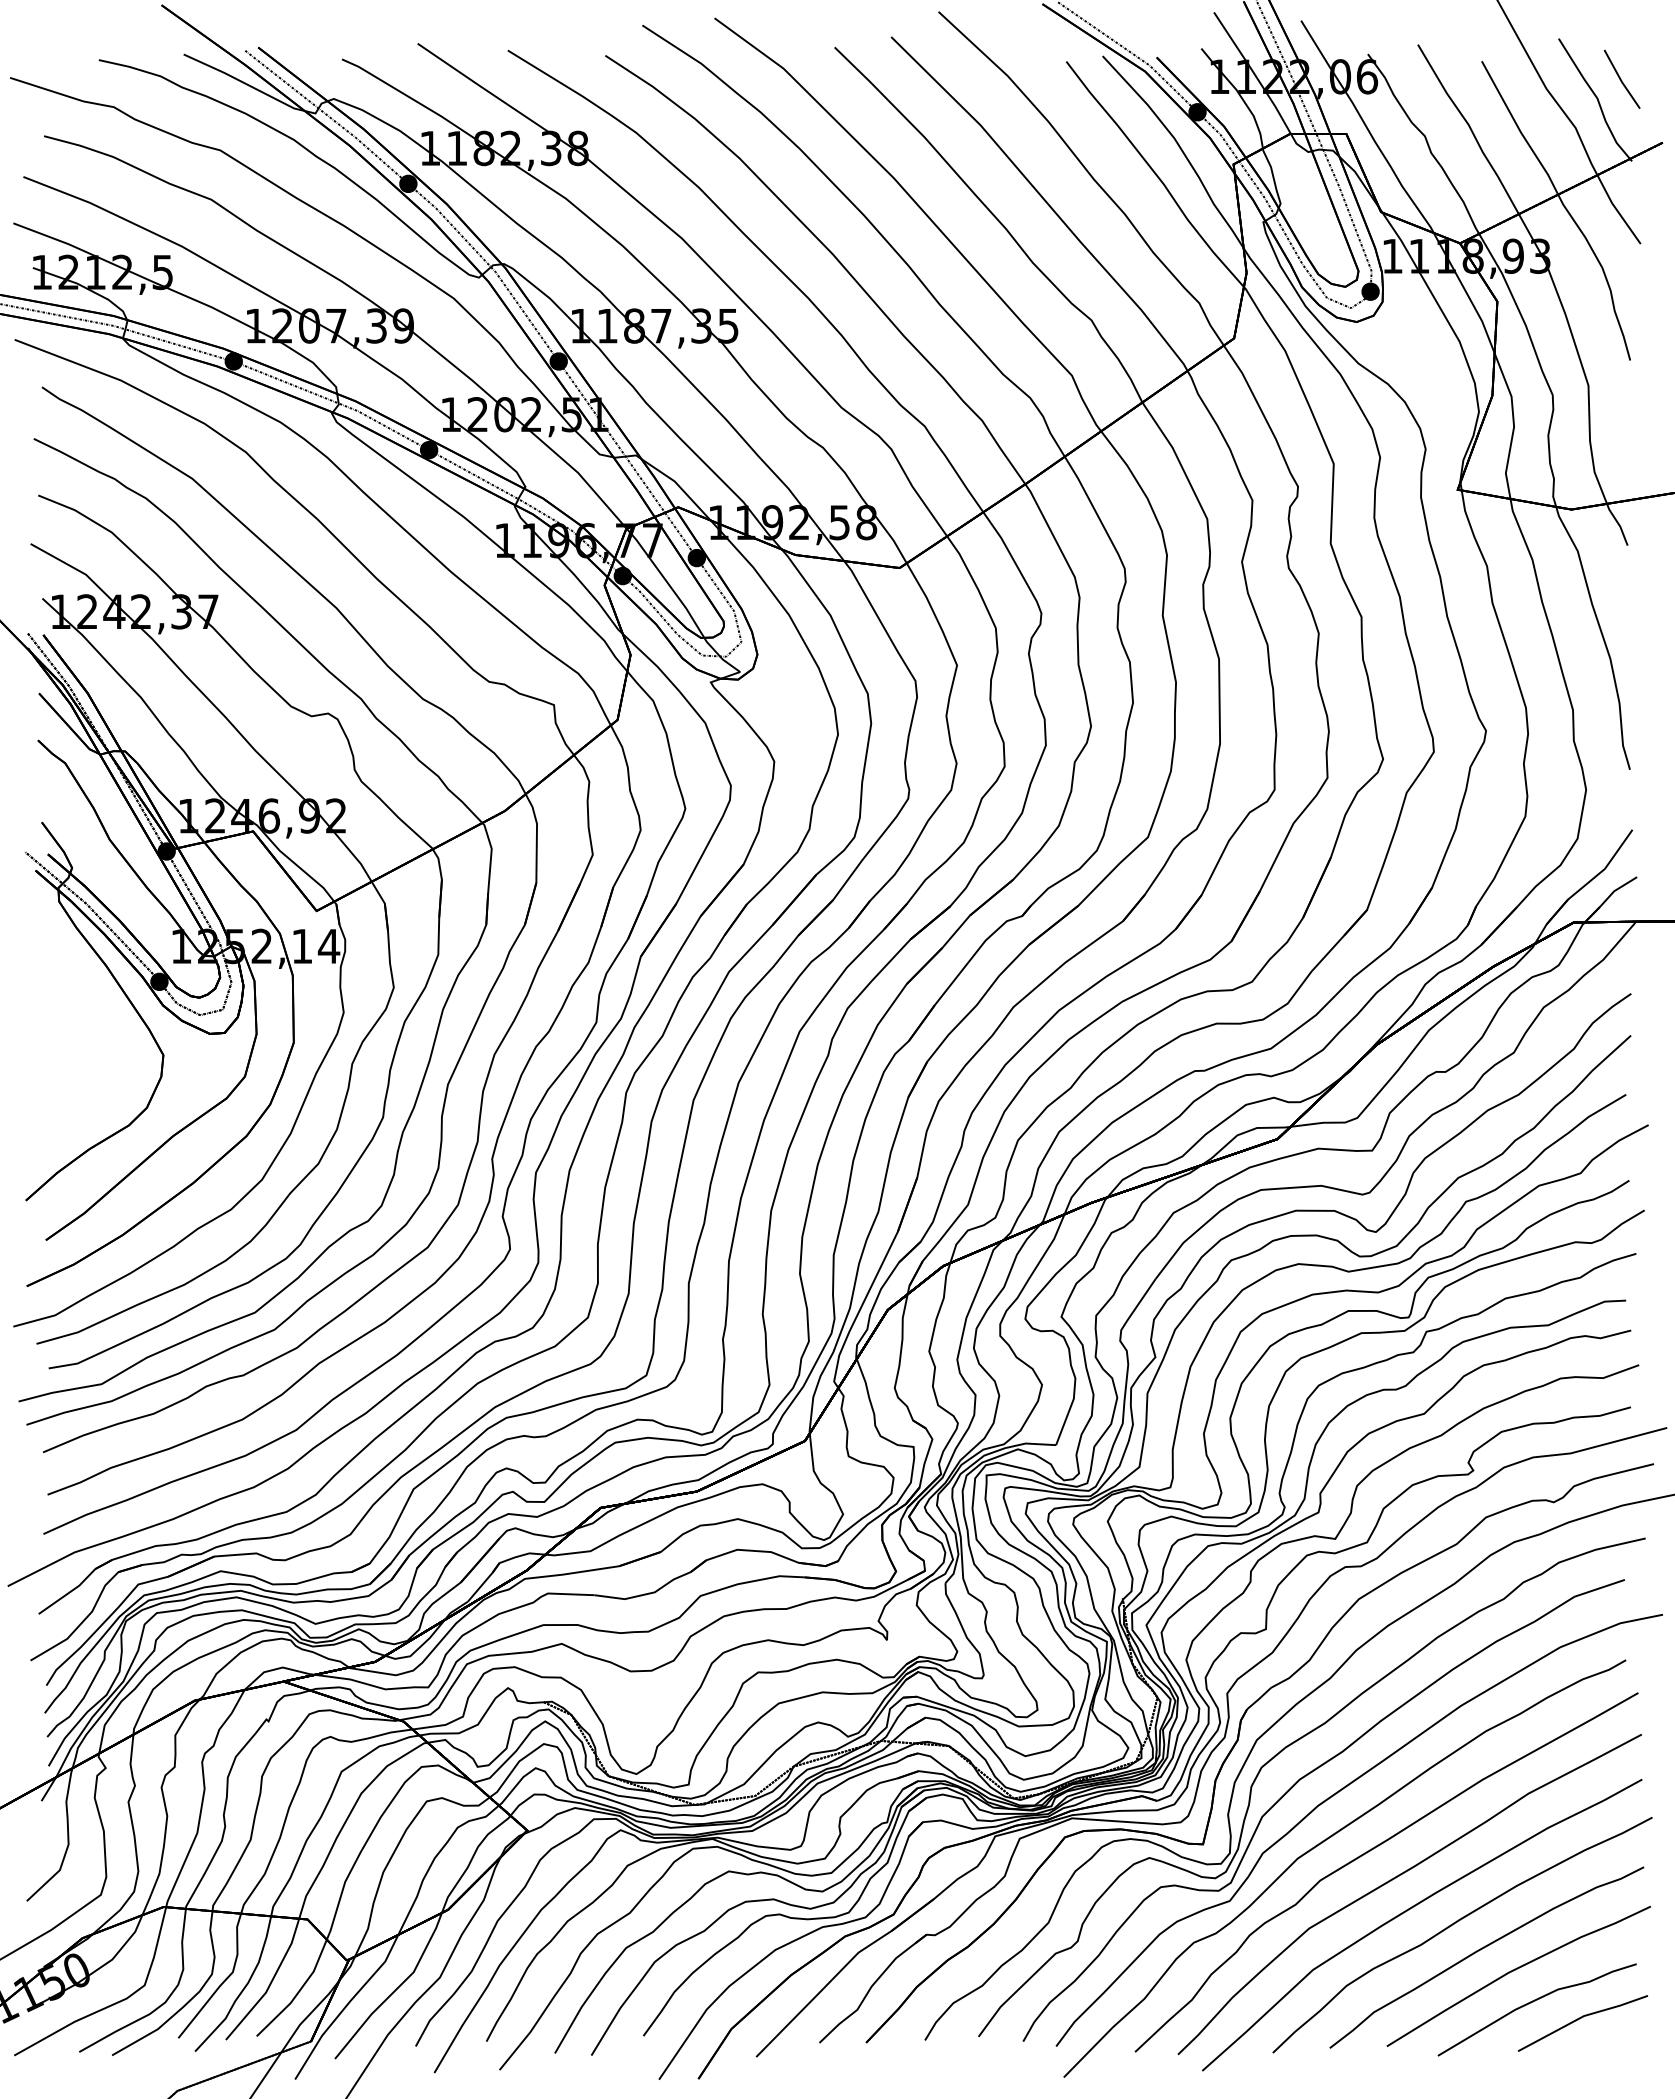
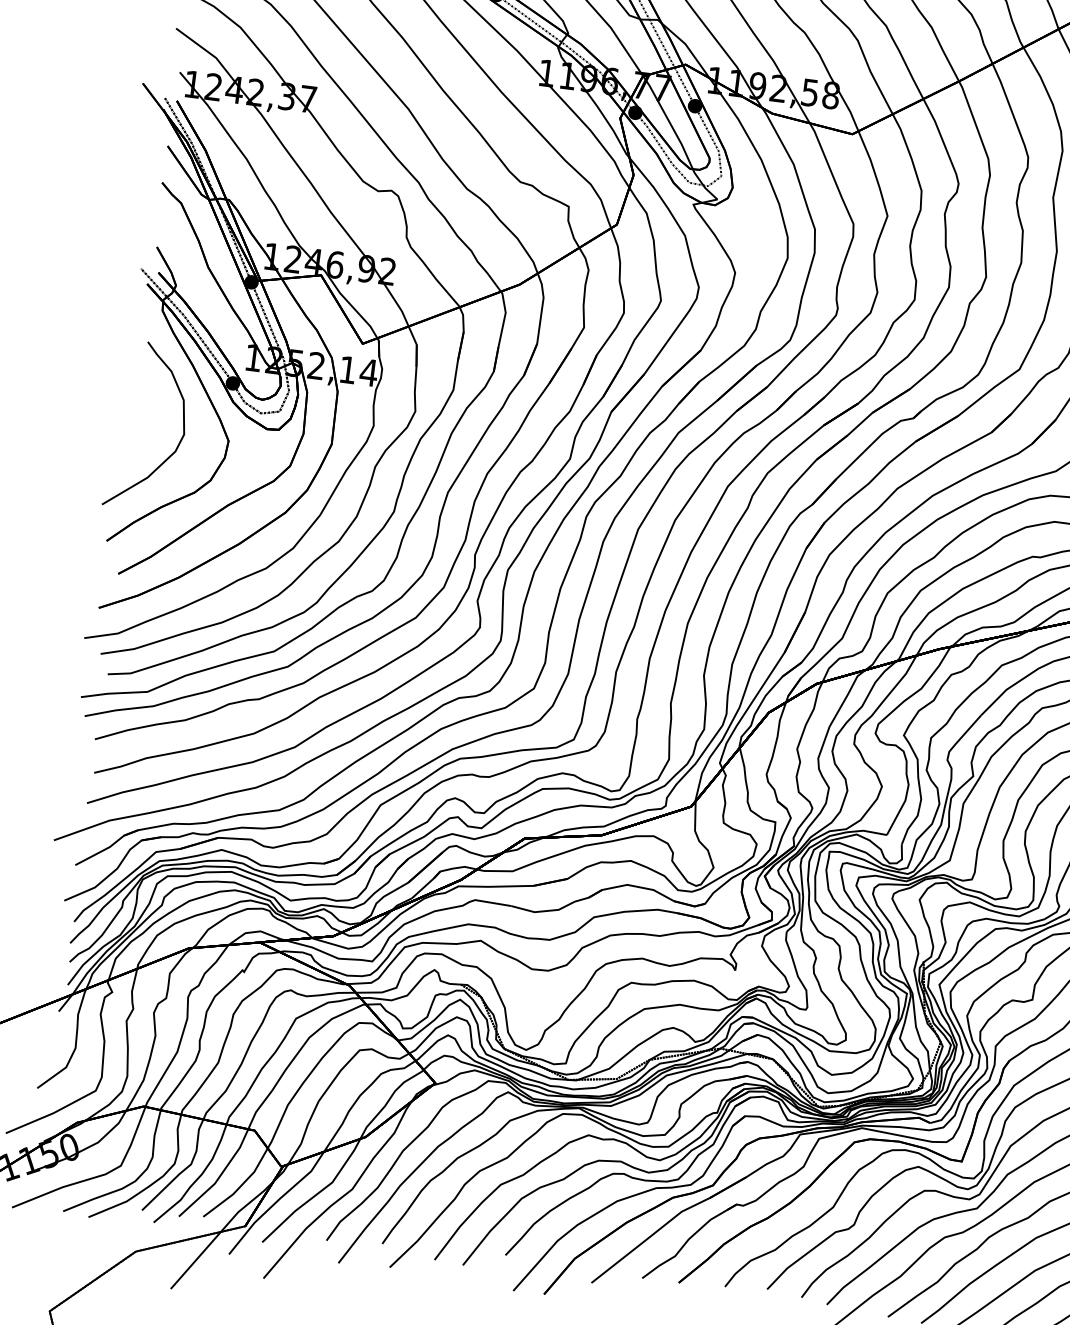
curve: (103, 1042) -> (183, 425), added

